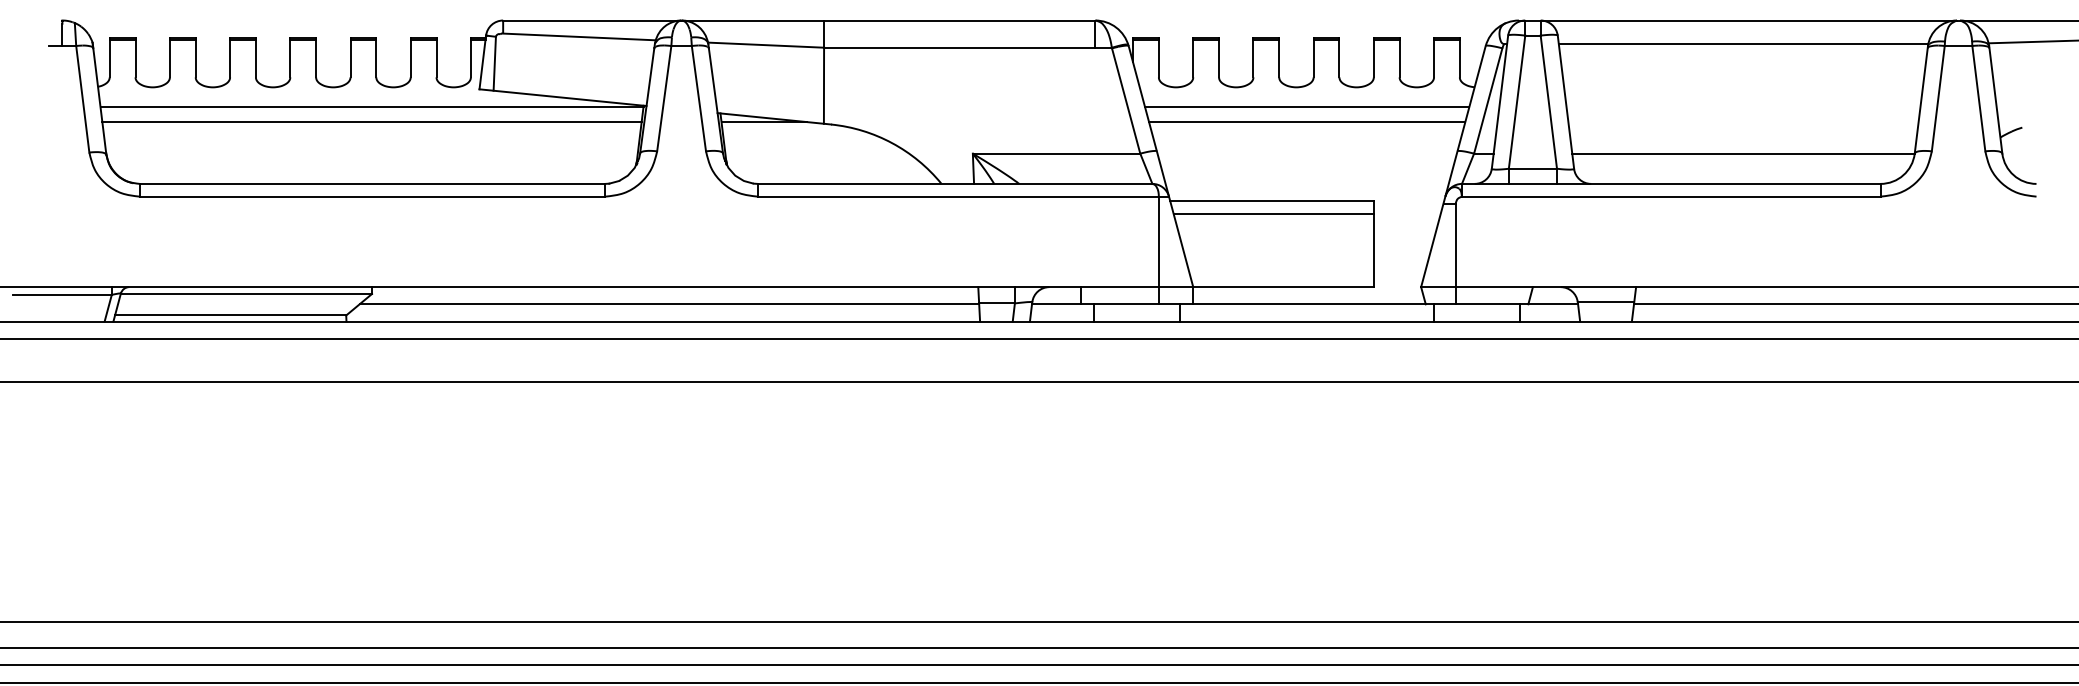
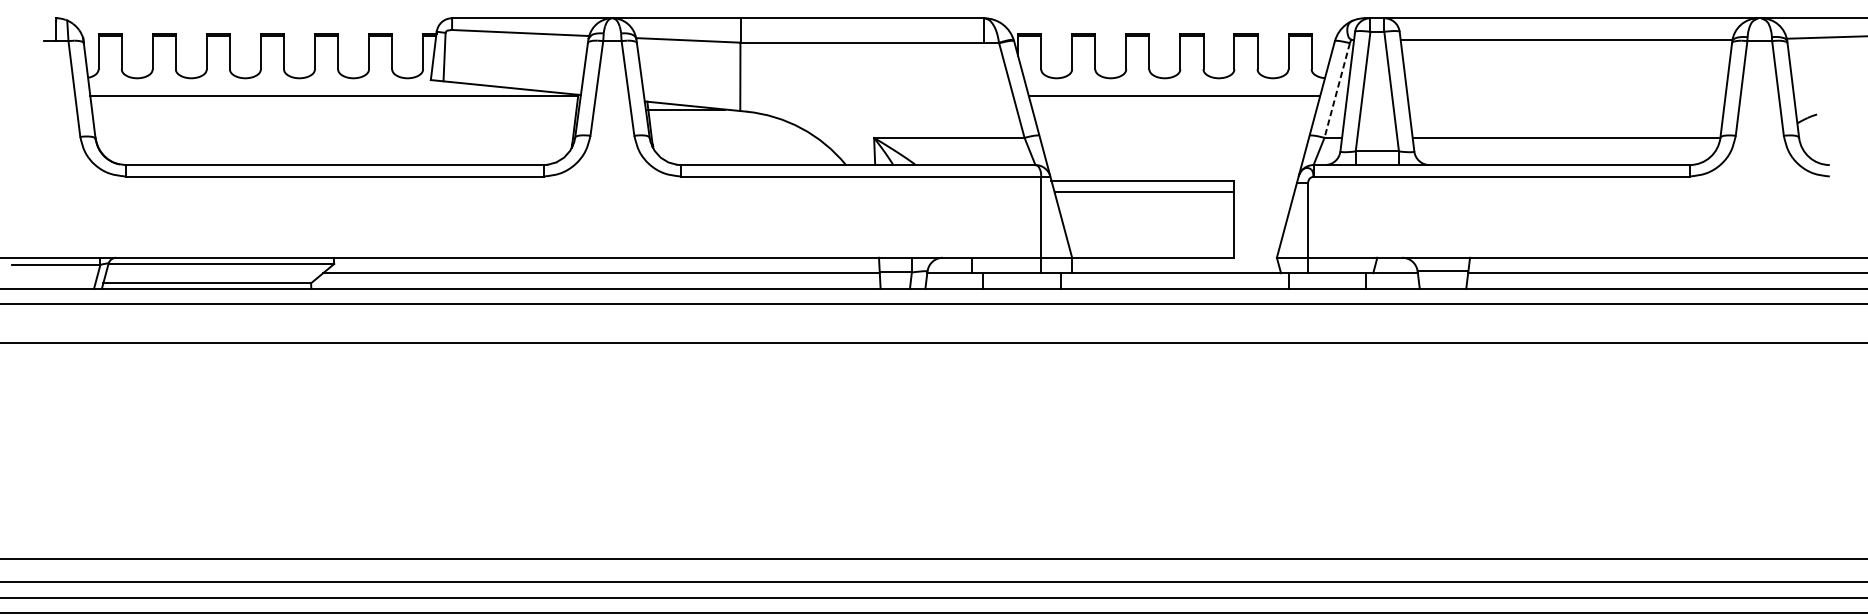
line: (1488, 100) -> (1337, 90), solid -> dashed
line: (371, 122) -> (333, 109), removed
line: (1307, 122) -> (1174, 109), removed

